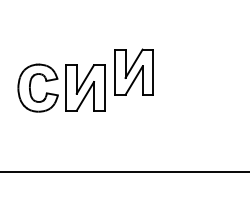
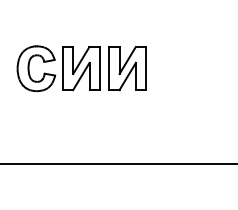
part: (61, 87) -> (58, 68), moved

